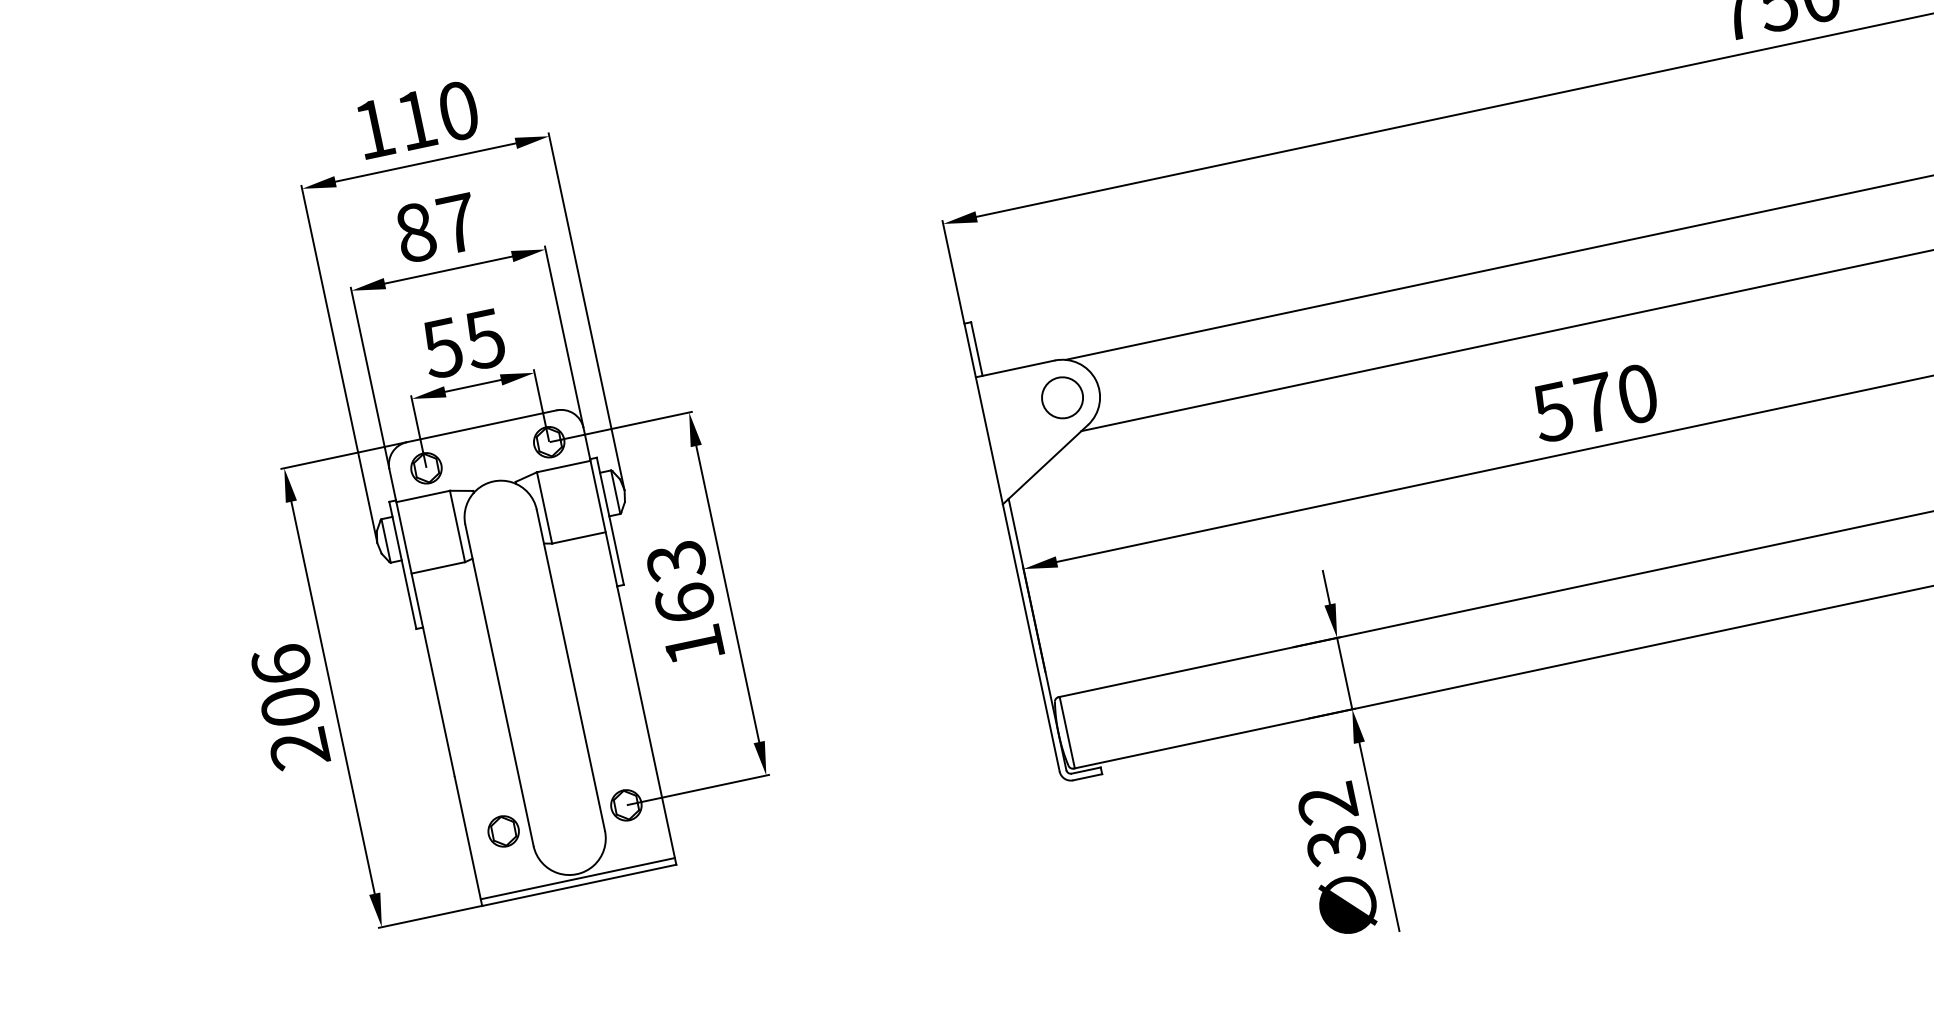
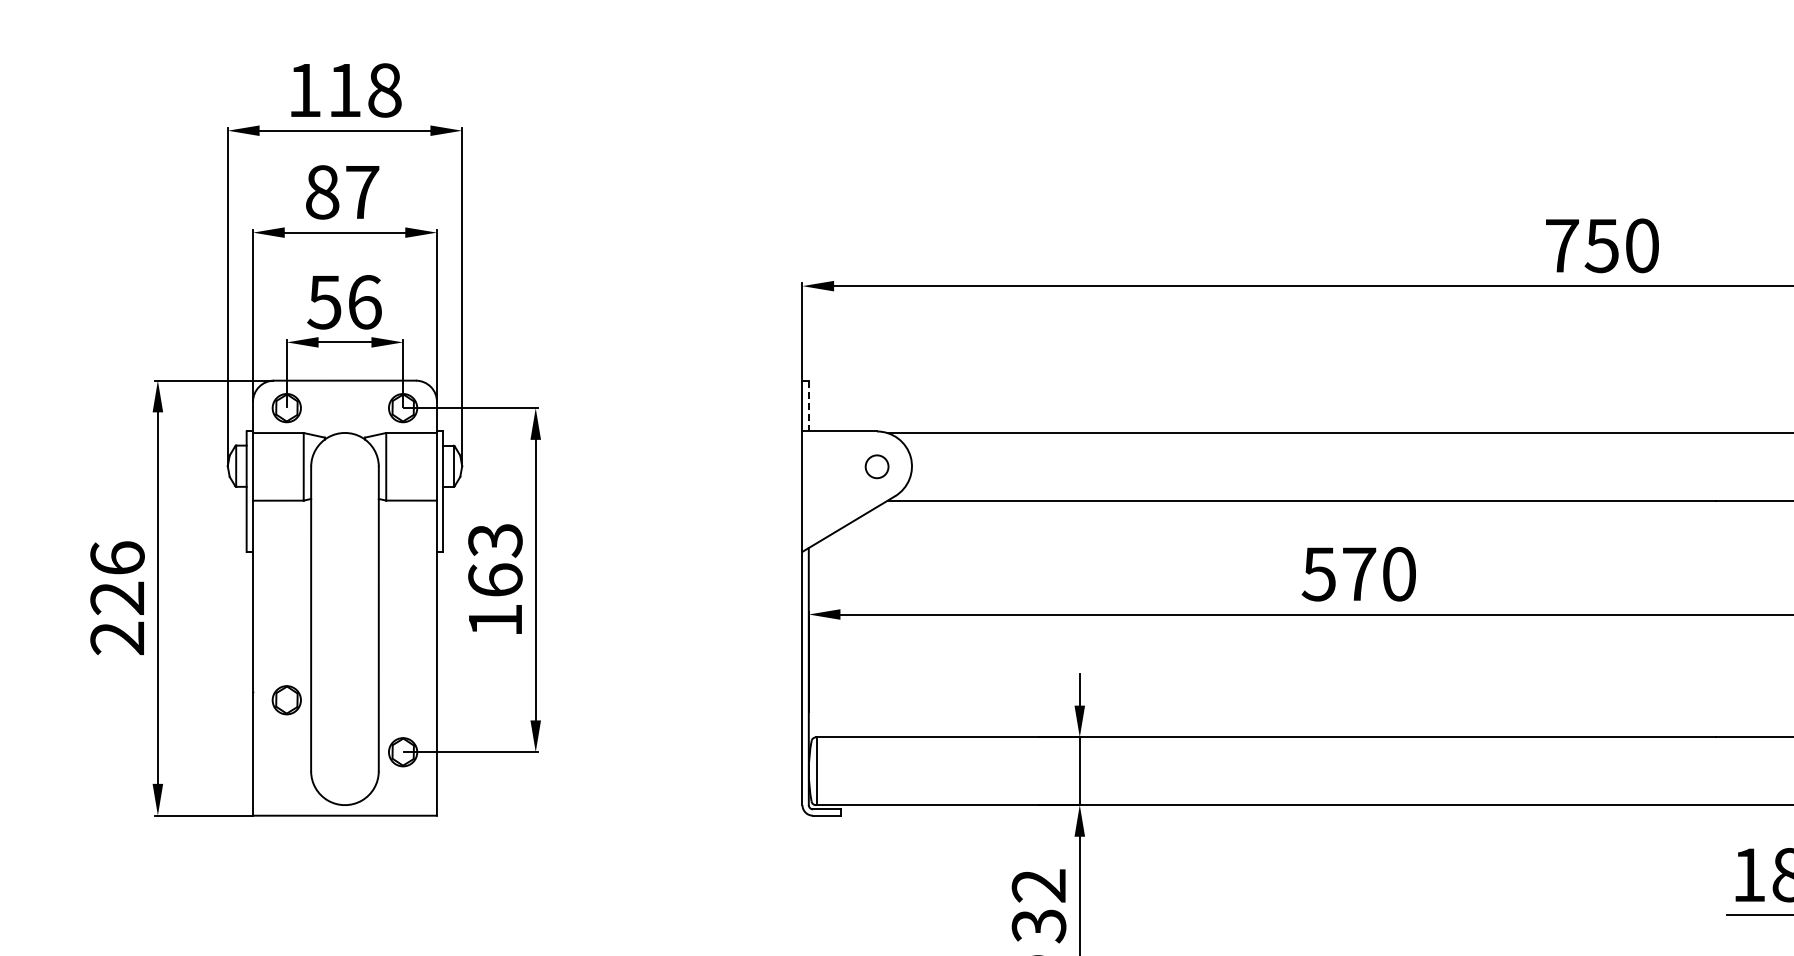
text: (458, 111) -> (384, 90), 110 -> 118
text: (484, 339) -> (364, 302), 55 -> 56
line: (976, 349) -> (808, 406), solid -> dashed
circle: (1062, 397) -> (877, 466), size x0.6
text: (290, 706) -> (117, 597), 206 -> 226
part: (503, 831) -> (286, 700), moved
line: (577, 878) -> (344, 809), removed

